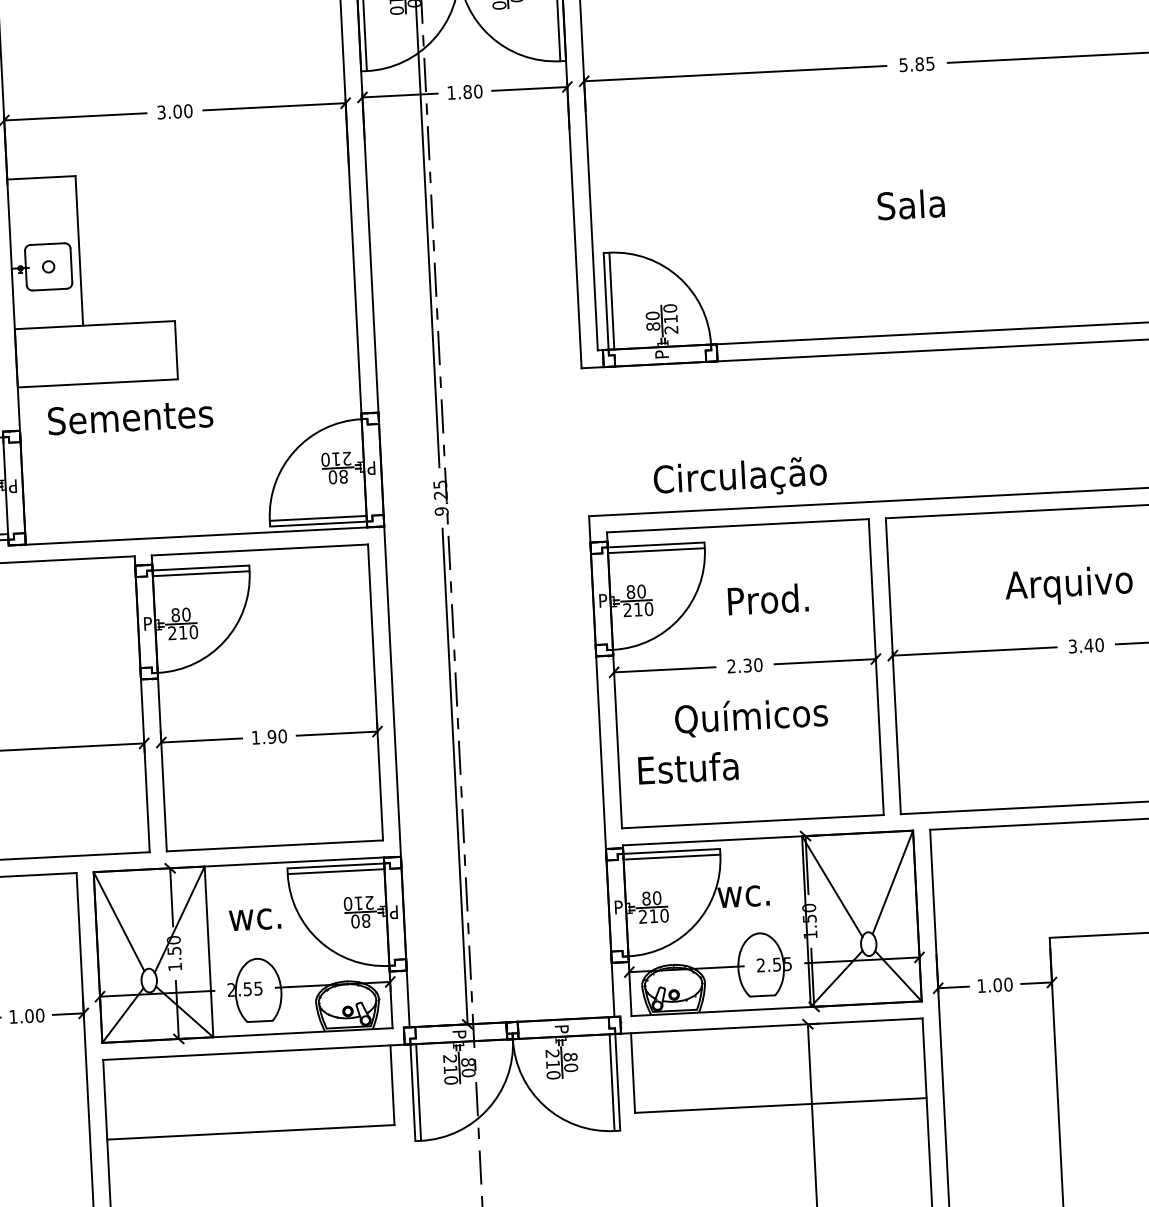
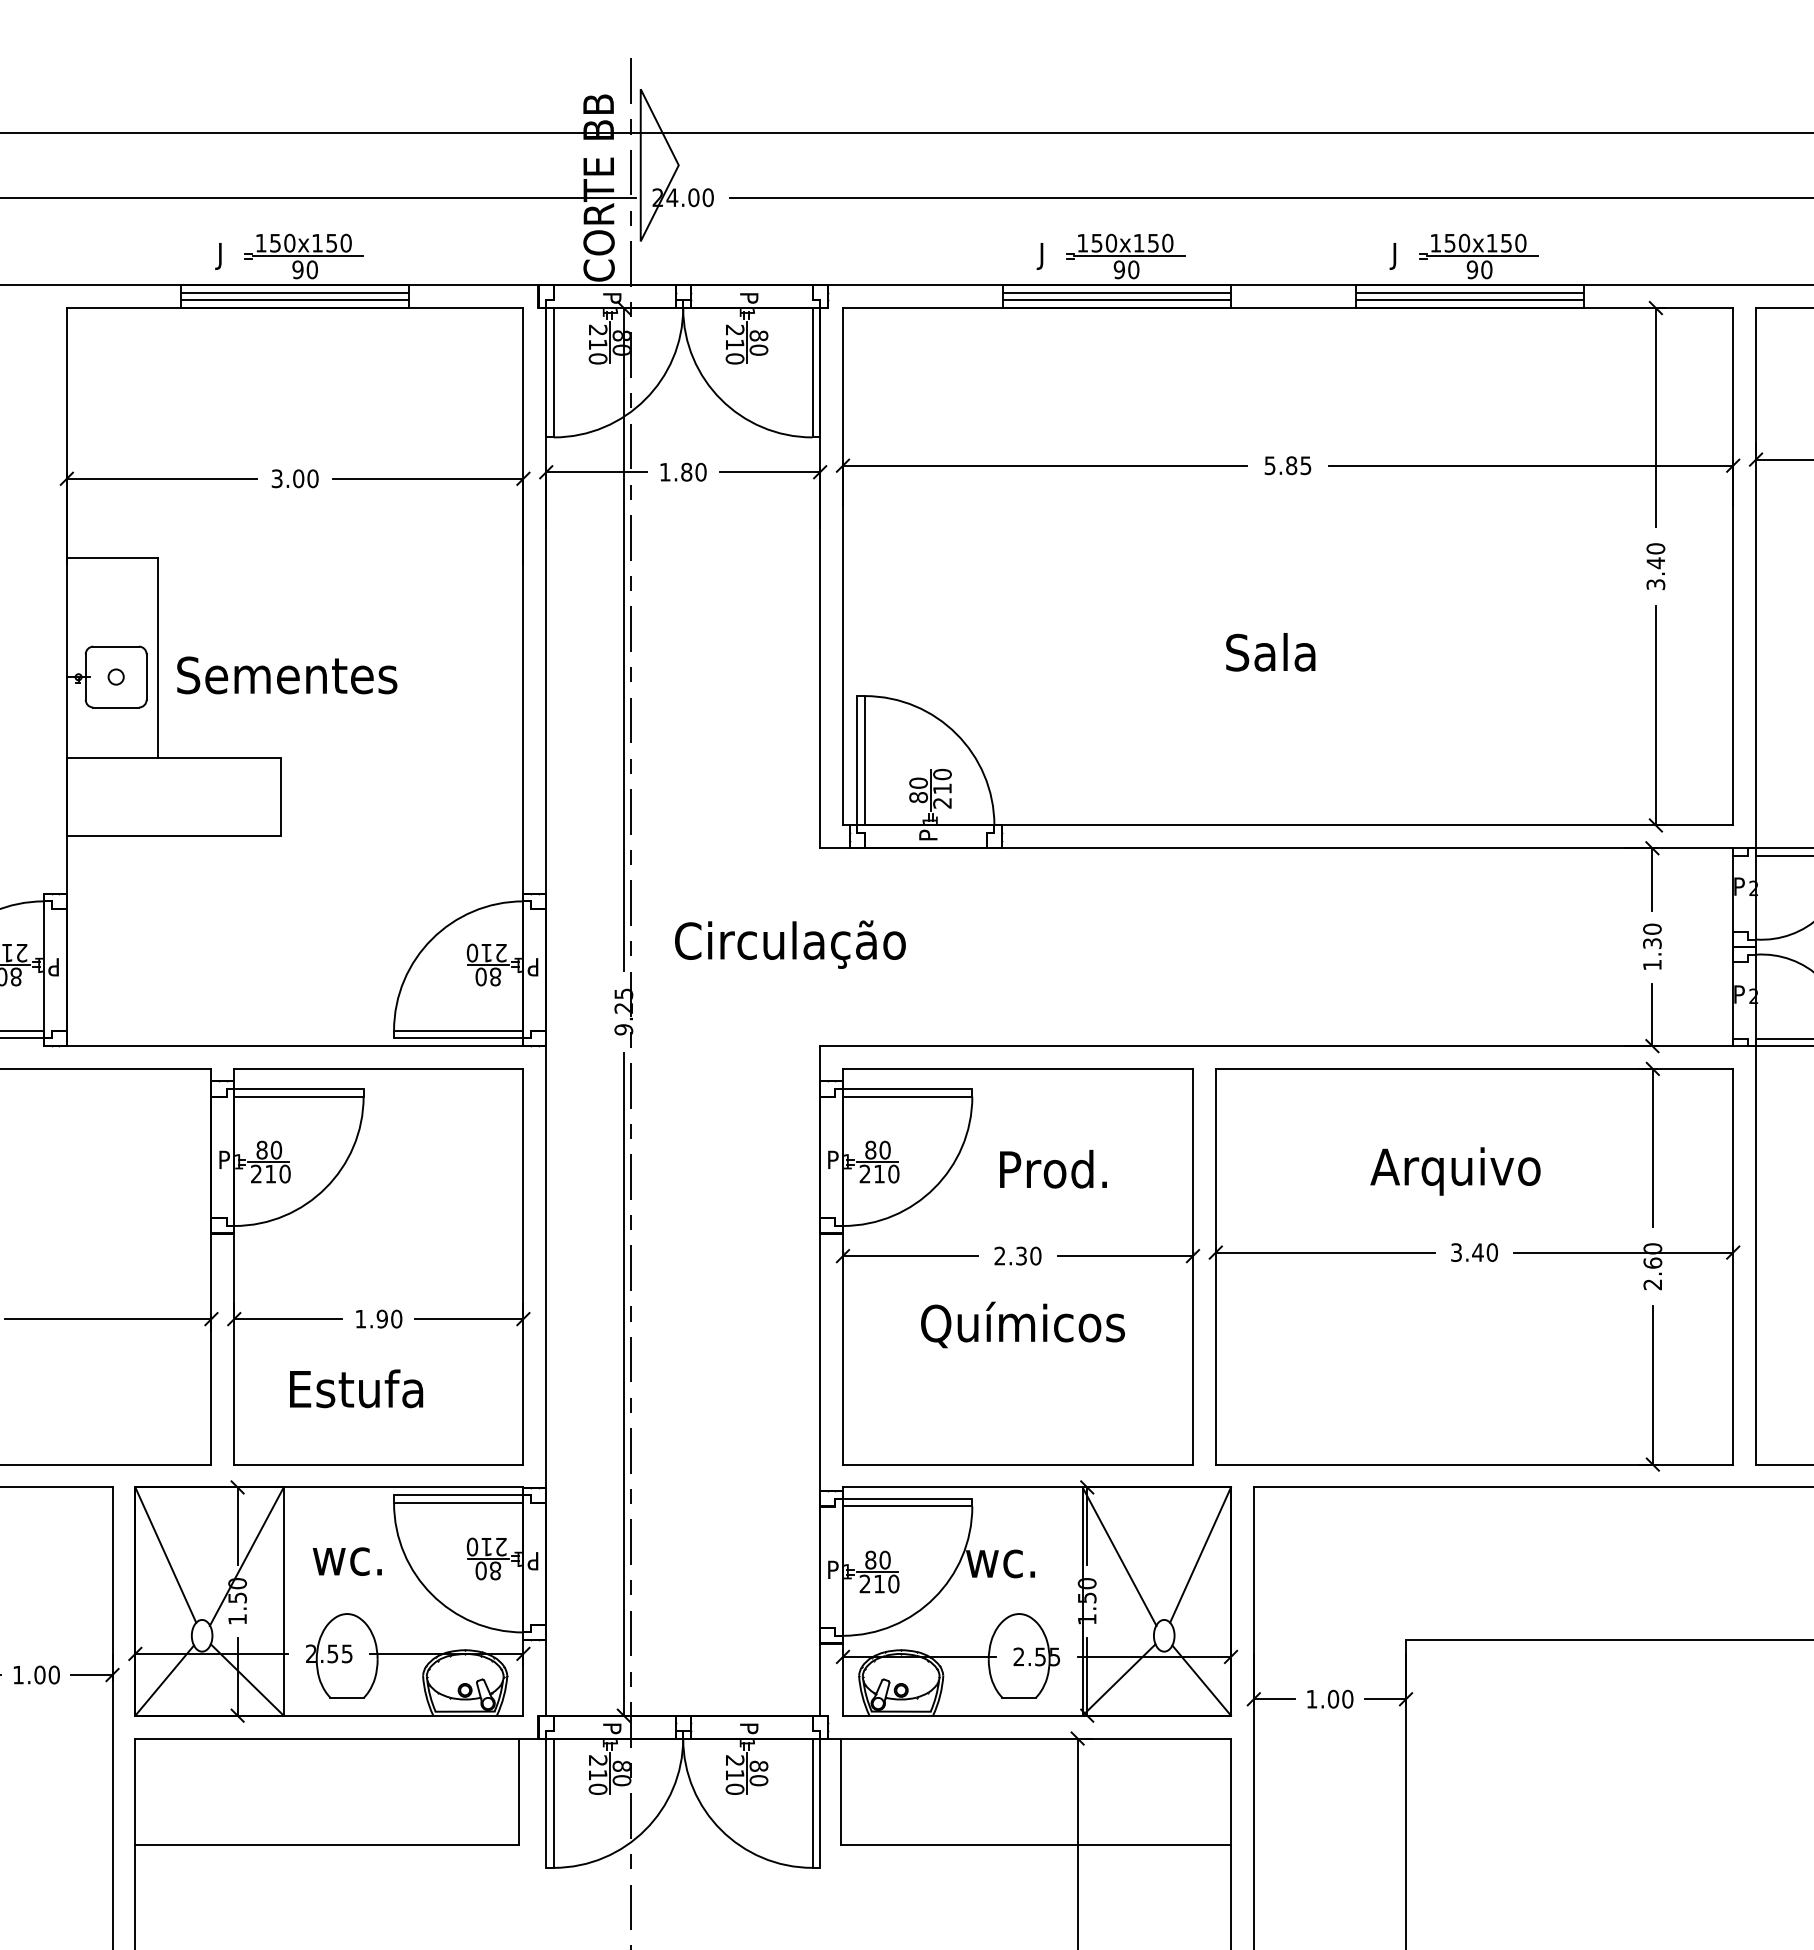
text: (130, 417) -> (287, 675), moved
text: (740, 478) -> (790, 944), moved
text: (688, 767) -> (356, 1388), moved

